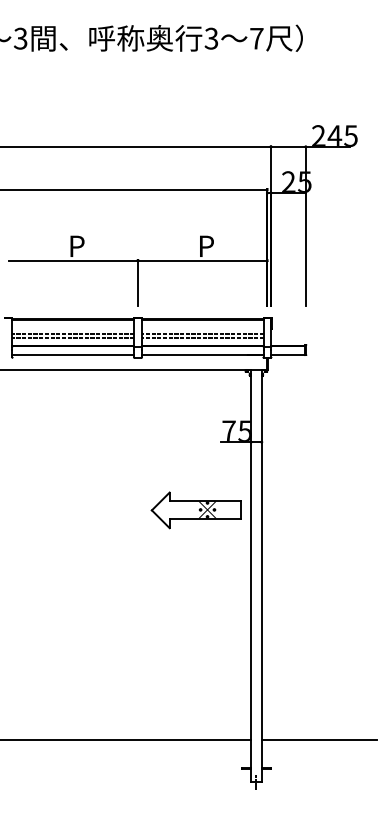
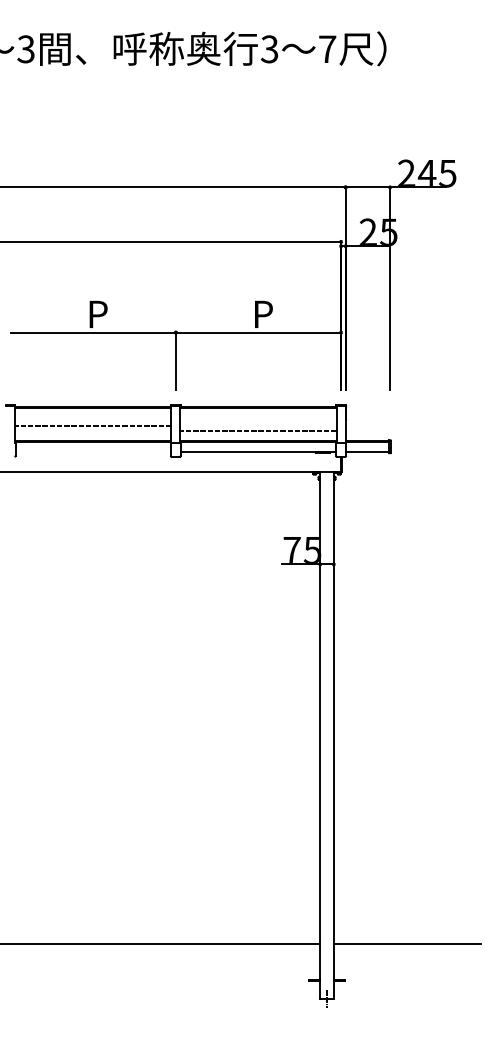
line: (202, 334) -> (258, 426), removed
line: (73, 338) -> (93, 431), removed
line: (72, 354) -> (92, 452), removed
part: (195, 510) -> (249, 651), removed

